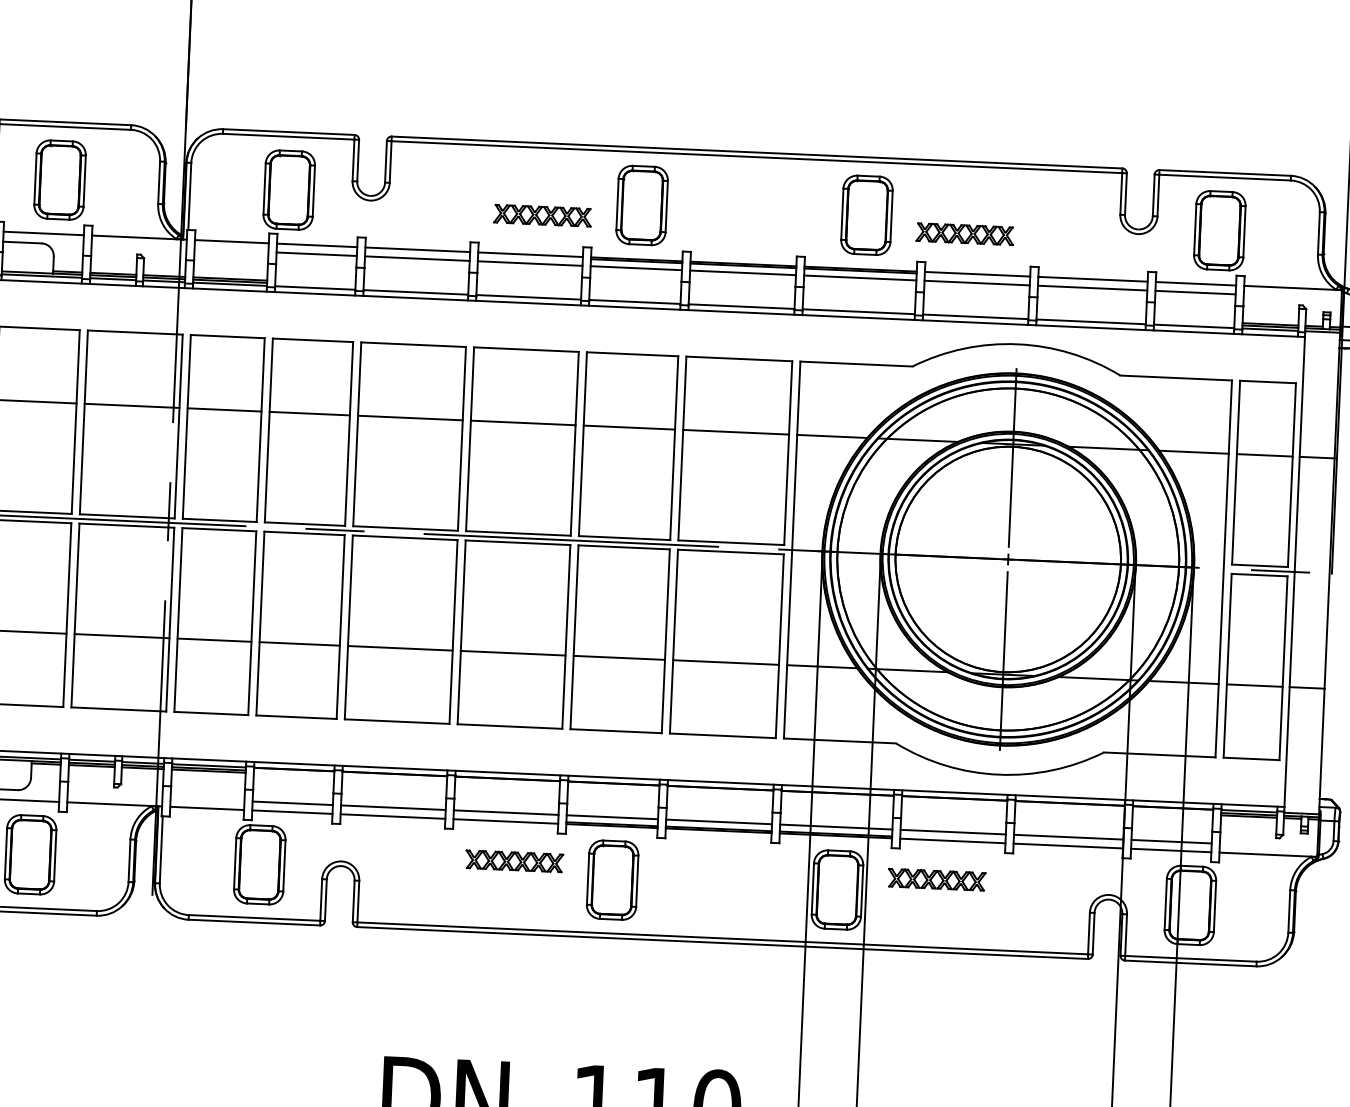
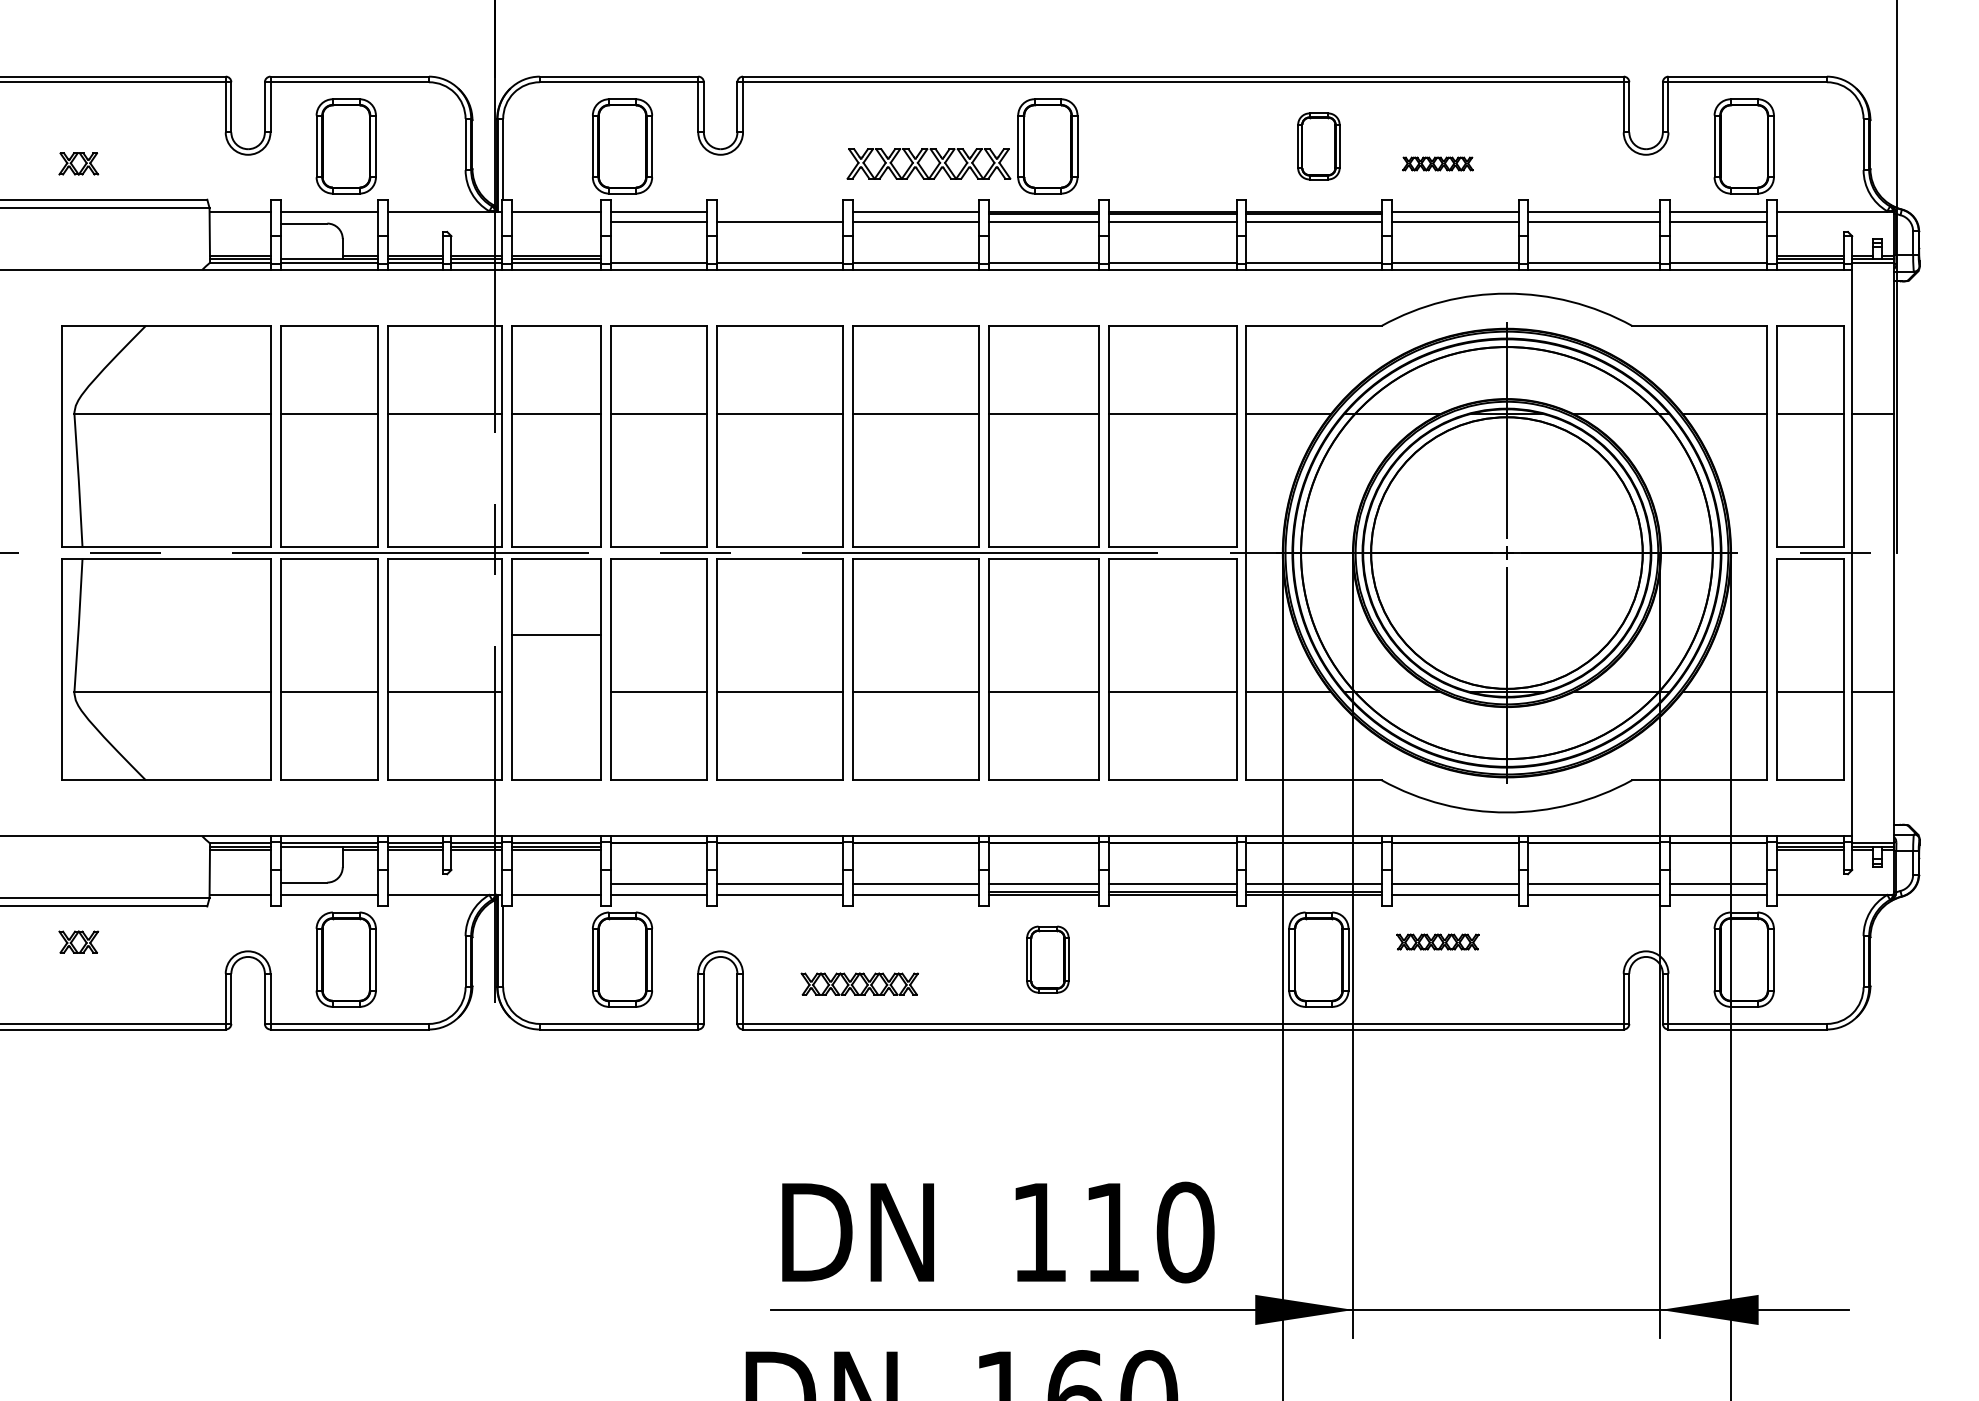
part: (542, 215) -> (928, 163), size x1.4
part: (866, 215) -> (1318, 146), size x0.7
part: (964, 233) -> (1437, 163), size x0.6
line: (417, 249) -> (780, 211), removed
line: (213, 639) -> (555, 634), moved
part: (514, 860) -> (859, 983), moved
part: (936, 879) -> (1437, 941), size x0.7
part: (612, 880) -> (1047, 959), size x0.7

